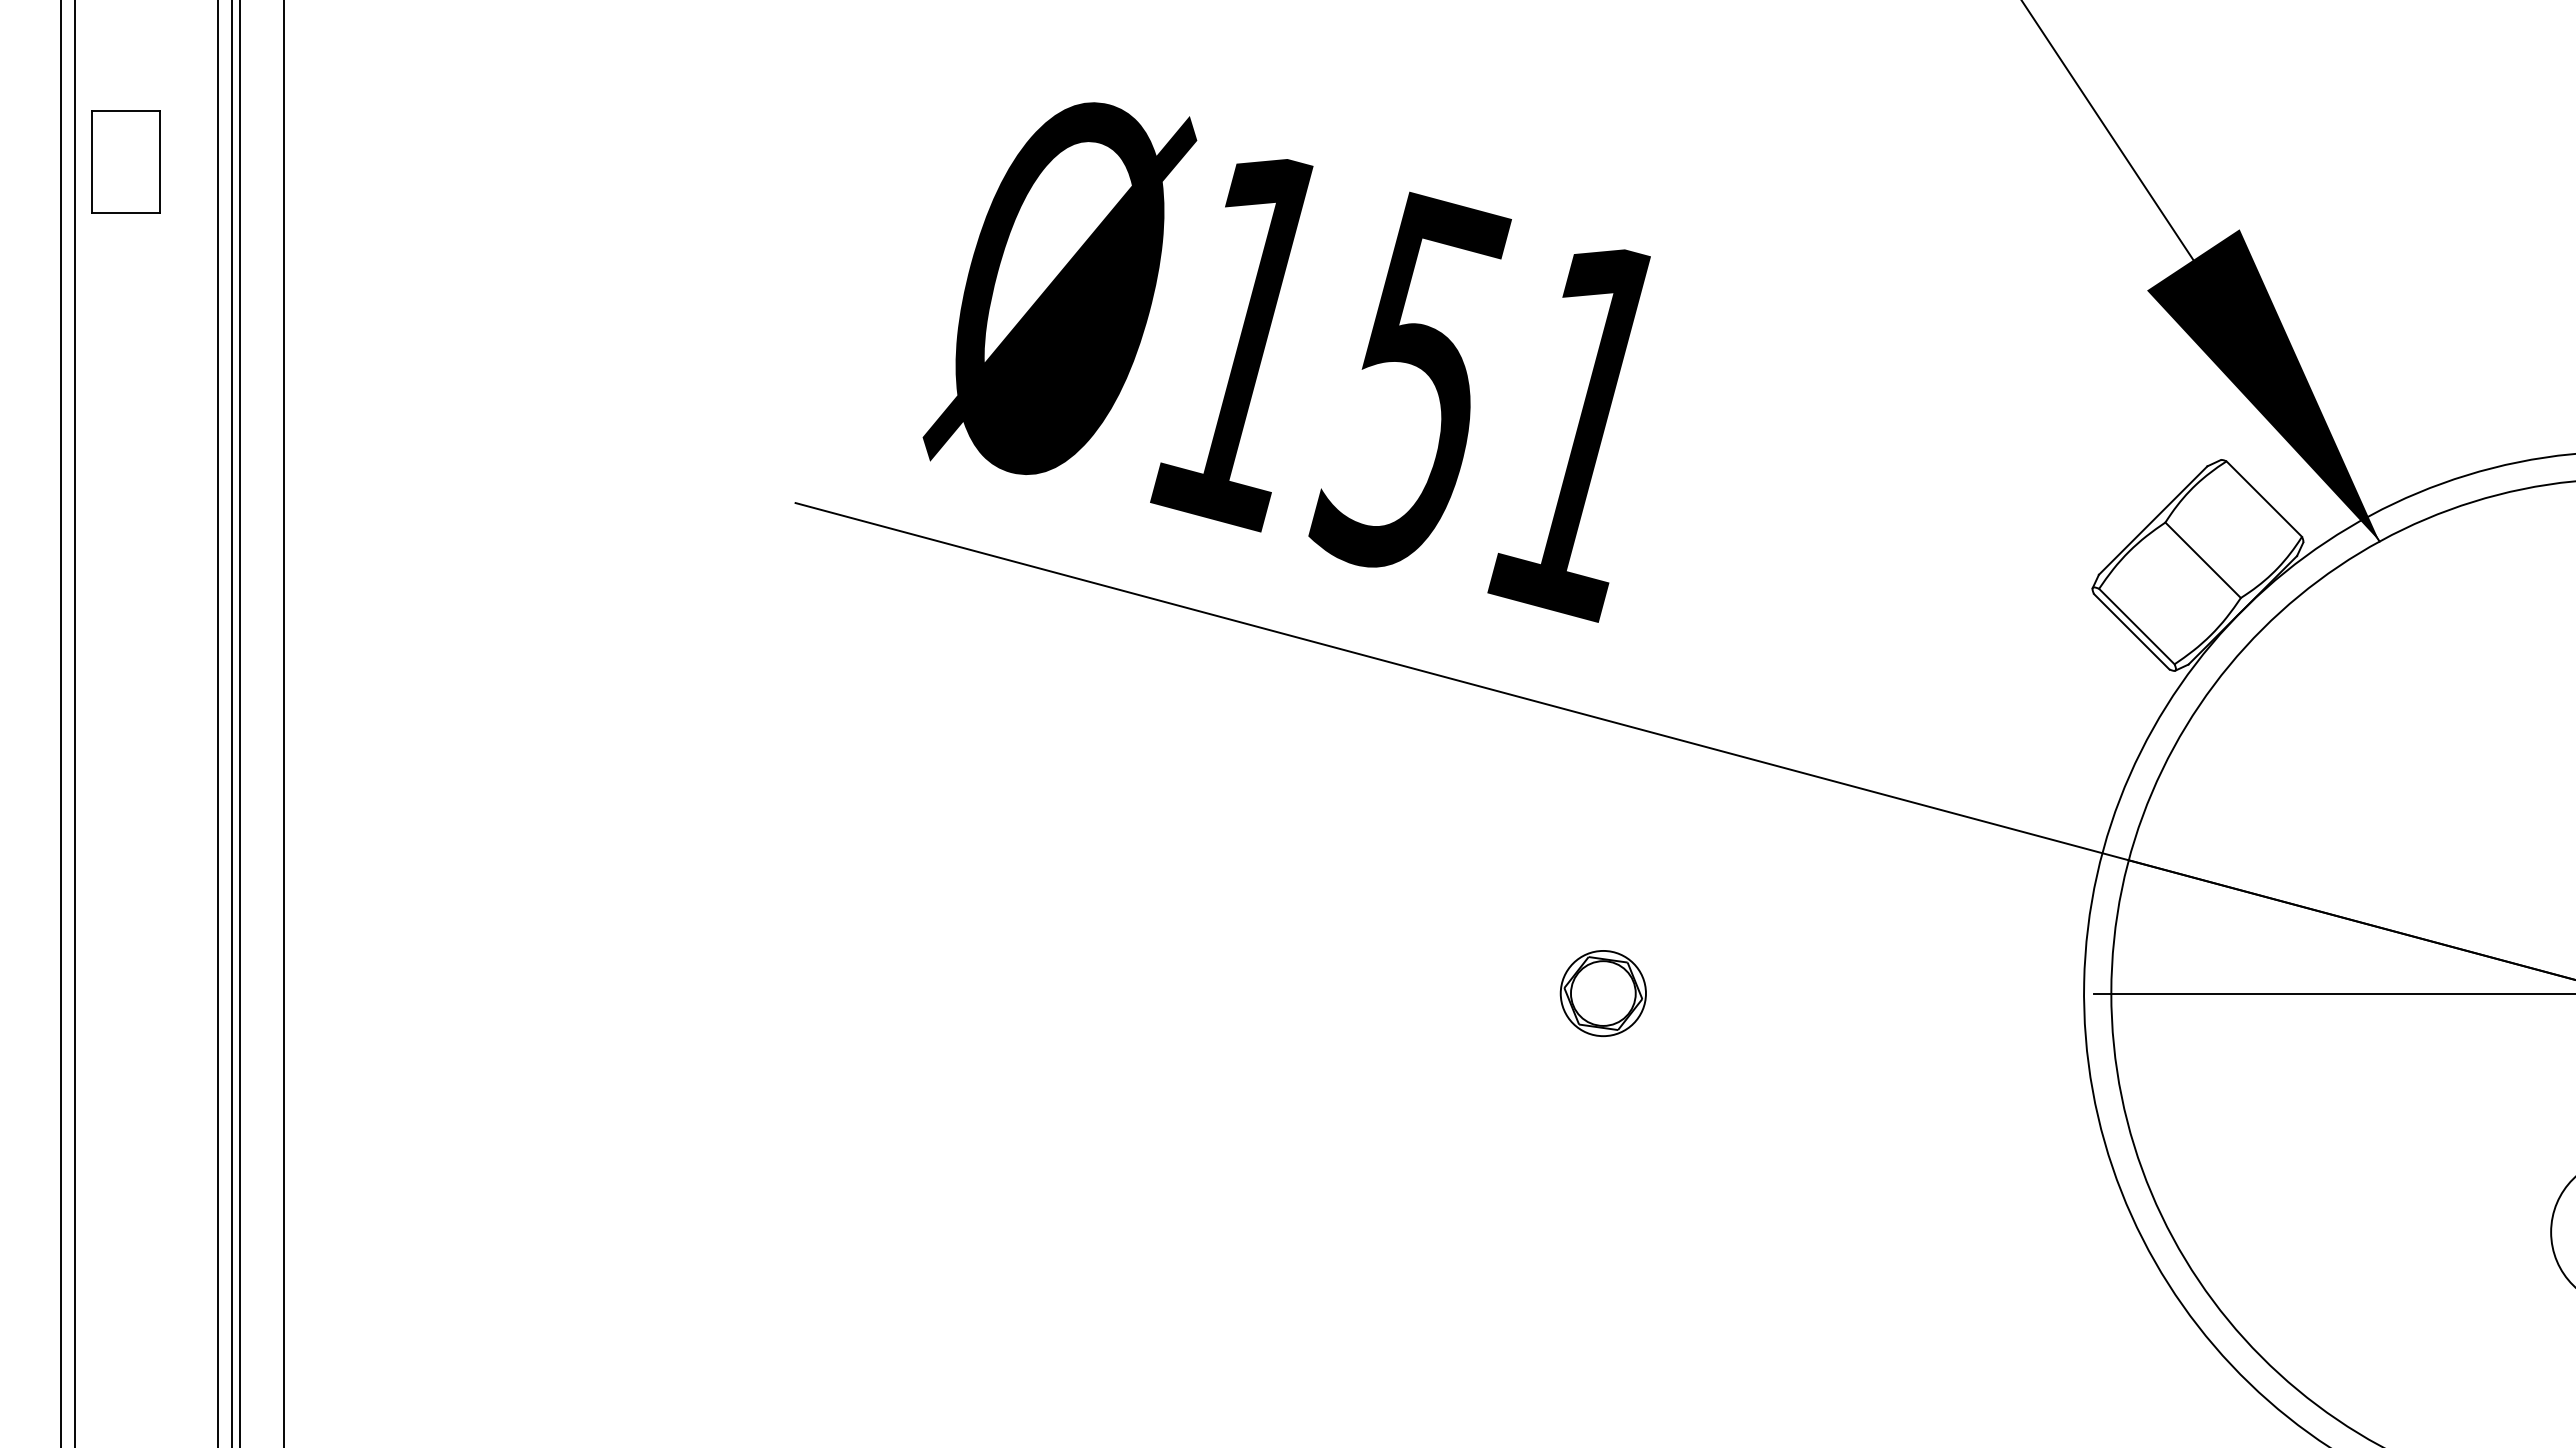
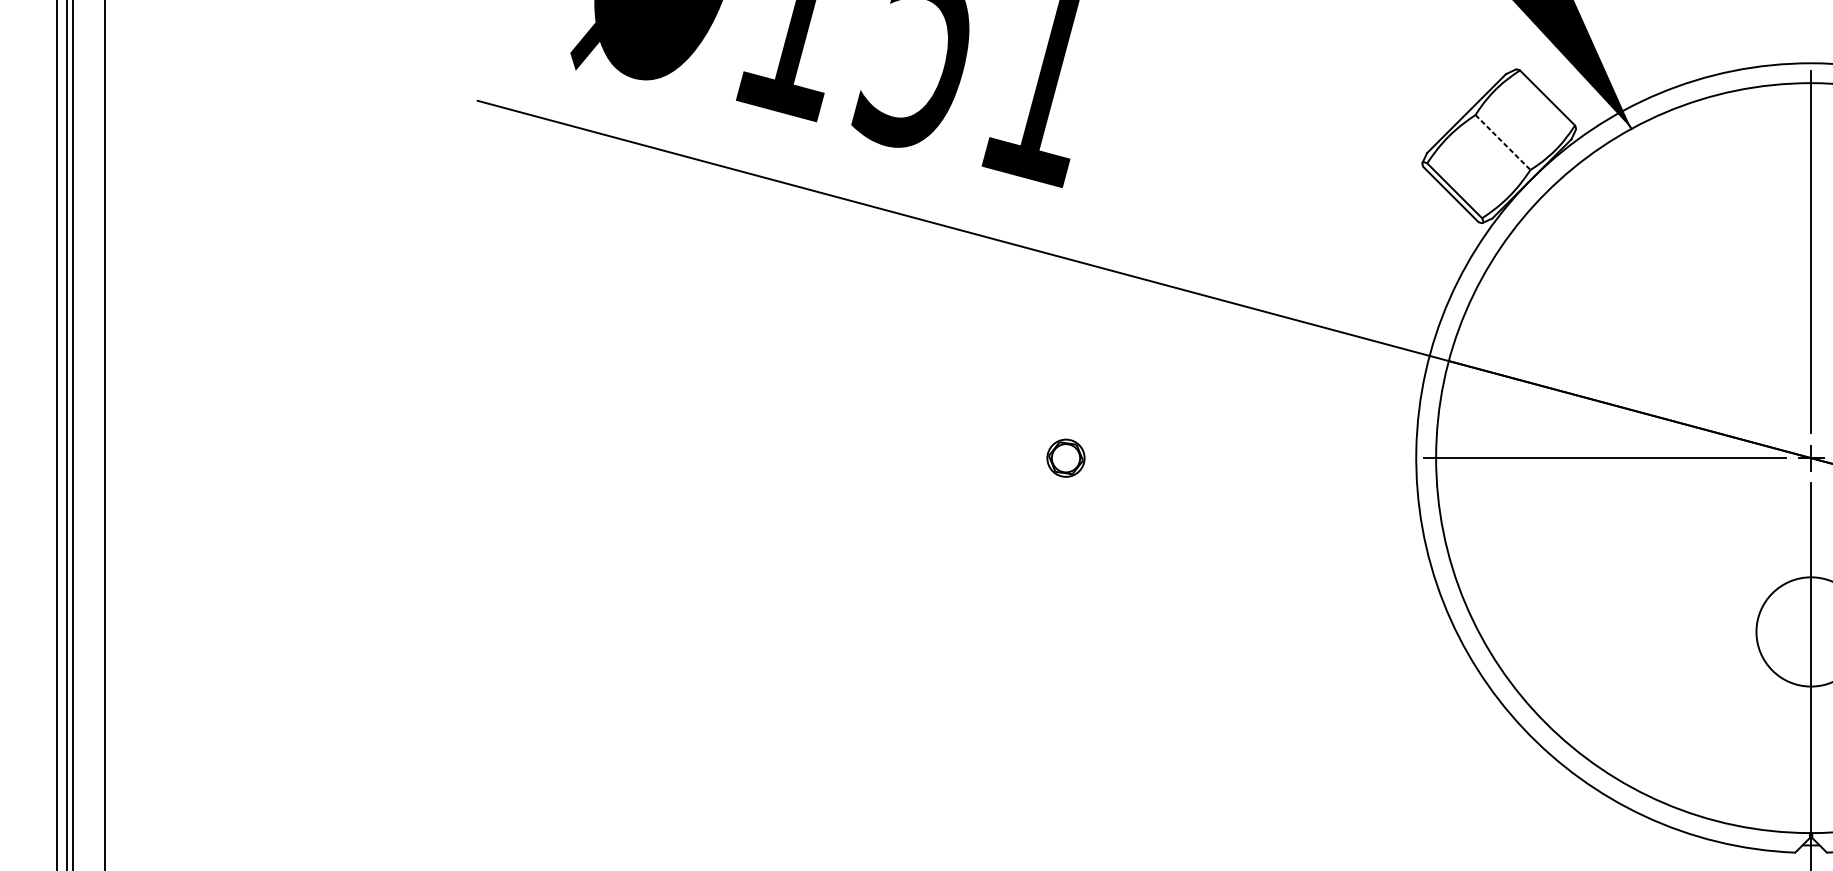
line: (2203, 560) -> (1503, 142), solid -> dashed
part: (1602, 993) -> (1065, 458), size x0.6

